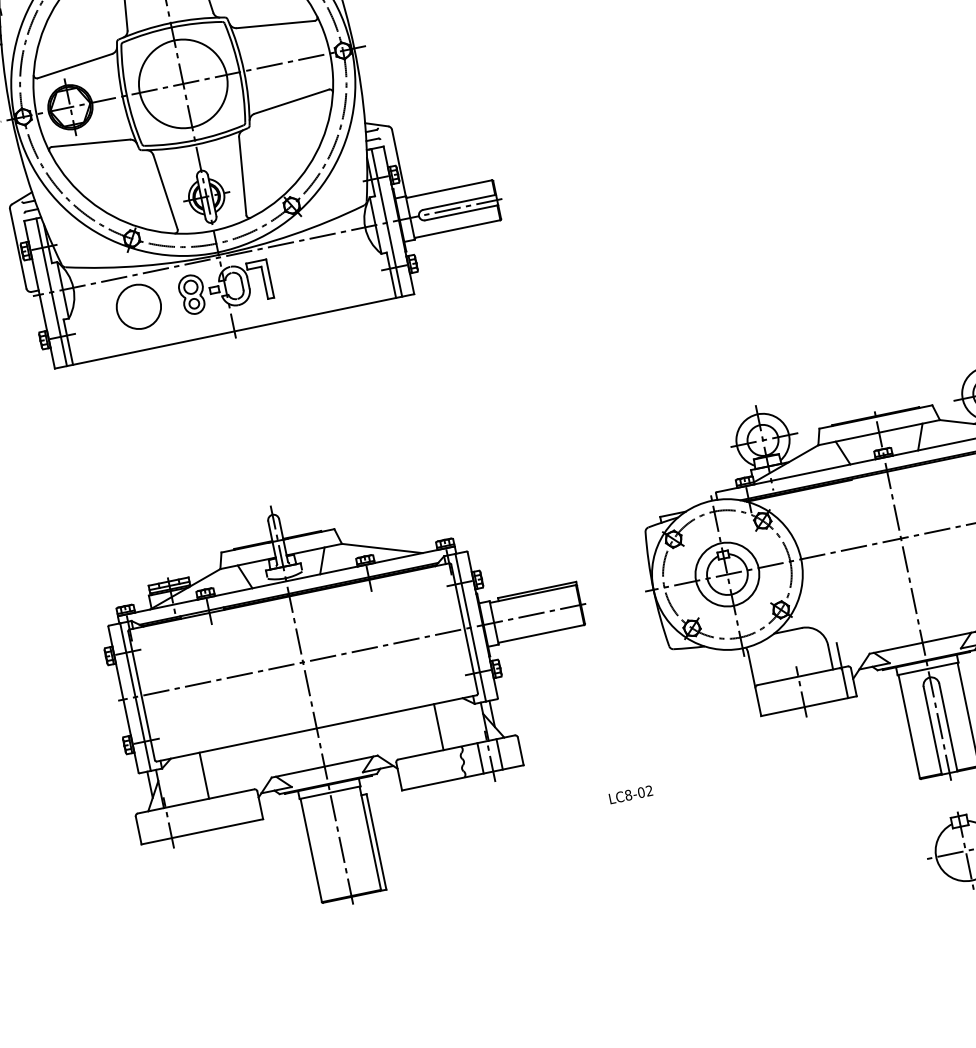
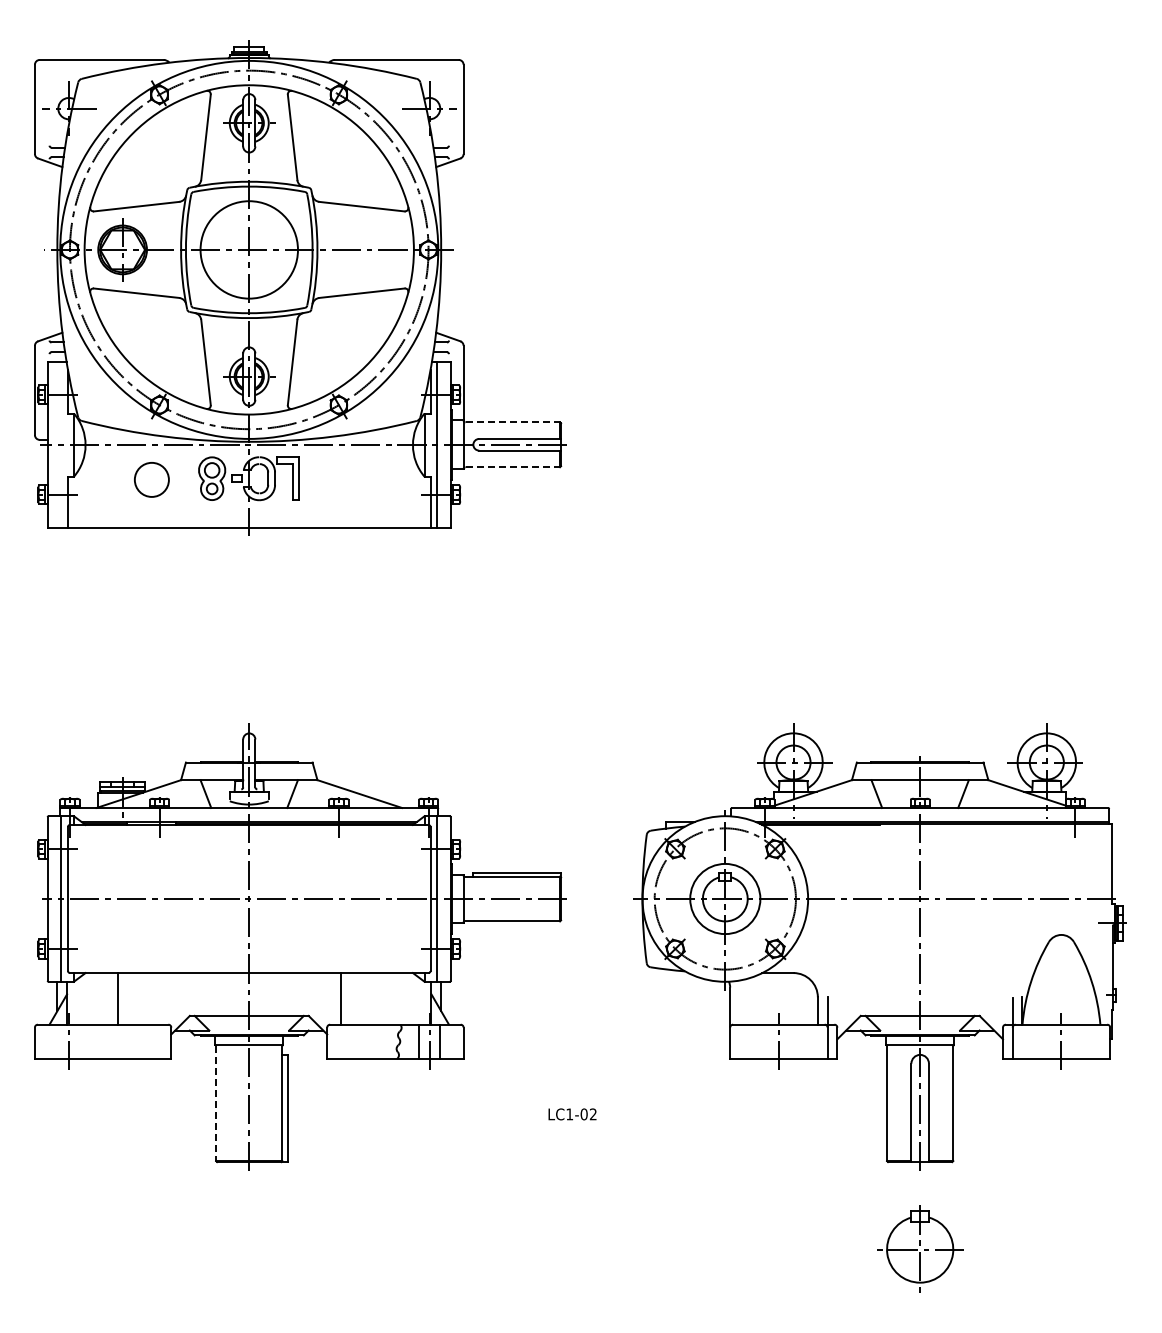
line: (450, 188) -> (513, 422), solid -> dashed
line: (458, 229) -> (513, 467), solid -> dashed
line: (51, 292) -> (61, 444), removed
circle: (138, 306) -> (151, 479), size x0.7
line: (438, 726) -> (340, 998), moved
text: (628, 795) -> (569, 1114), LC8-02 -> LC1-02
line: (311, 851) -> (216, 1104), solid -> dashed

